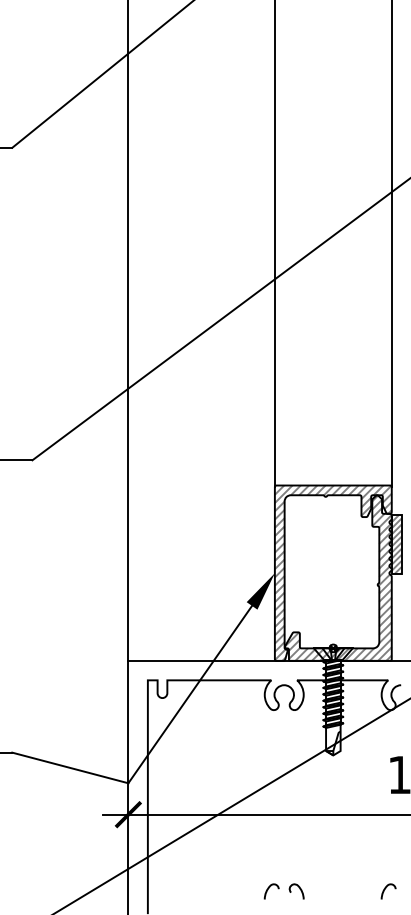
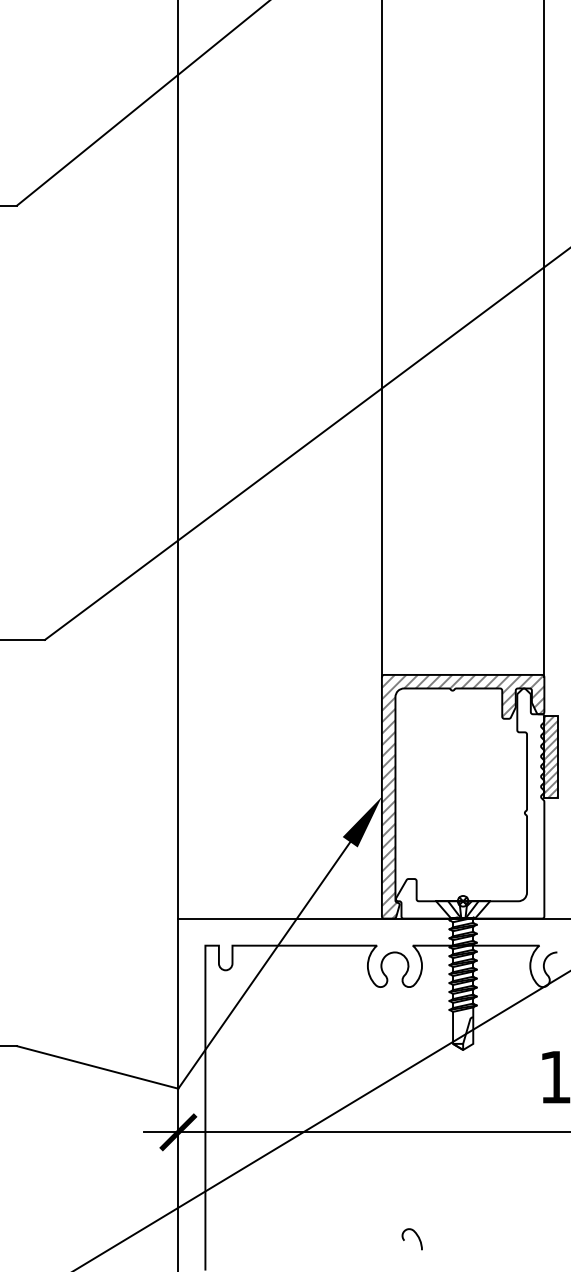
hatch: (338, 578) -> (470, 803), removed
curve: (385, 889) -> (535, 1236), removed
curve: (268, 890) -> (372, 1237), removed

